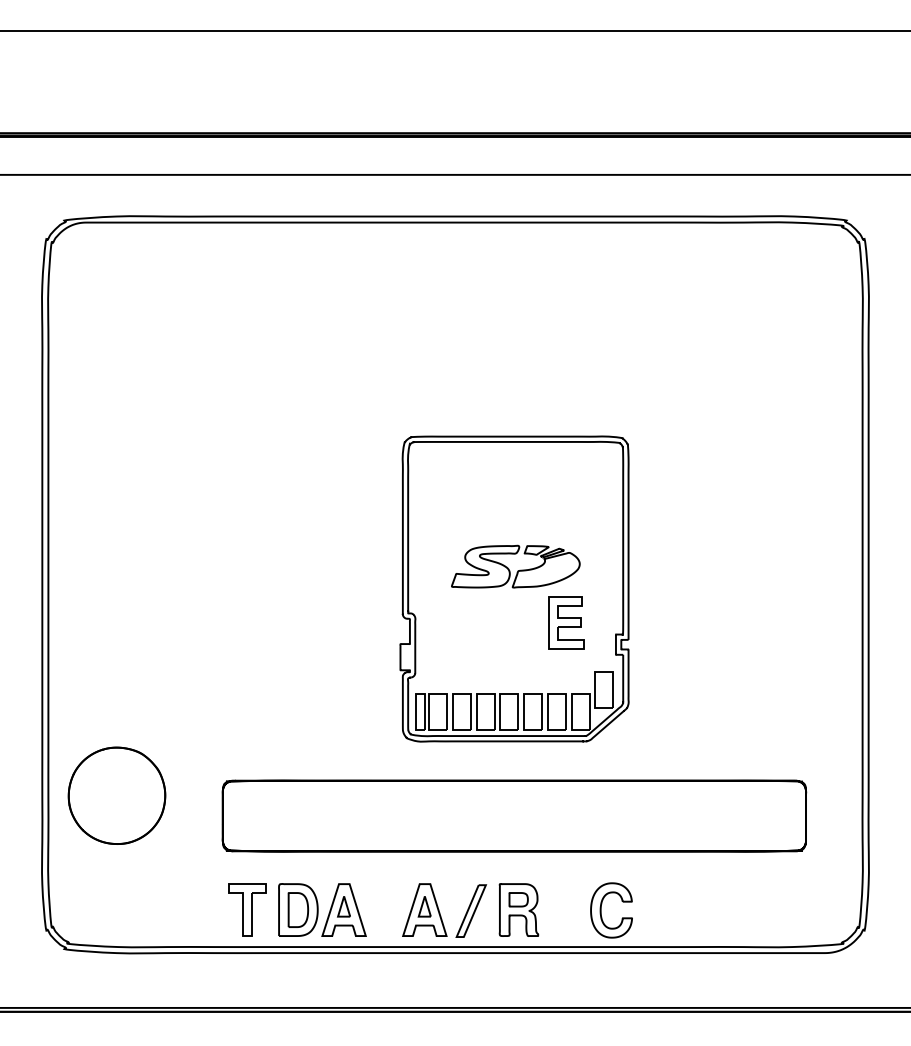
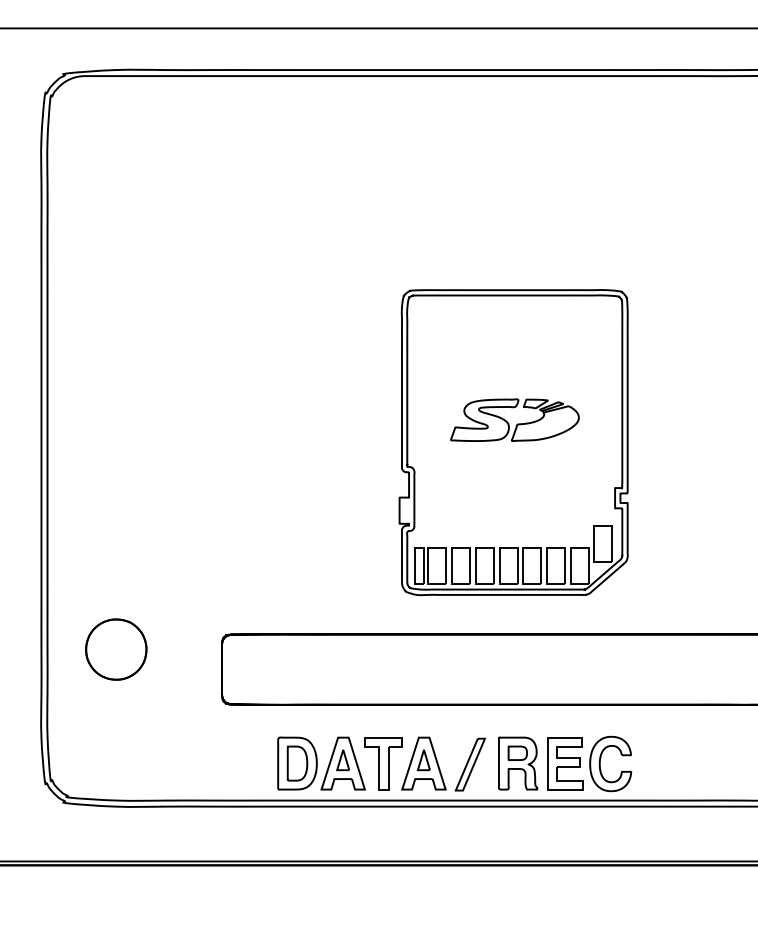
part: (566, 622) -> (565, 763), moved
part: (117, 796) -> (116, 650), size x0.62
part: (247, 909) -> (383, 763), moved

